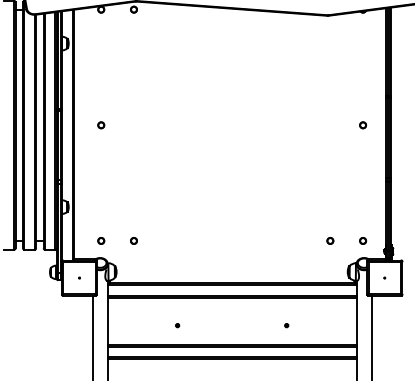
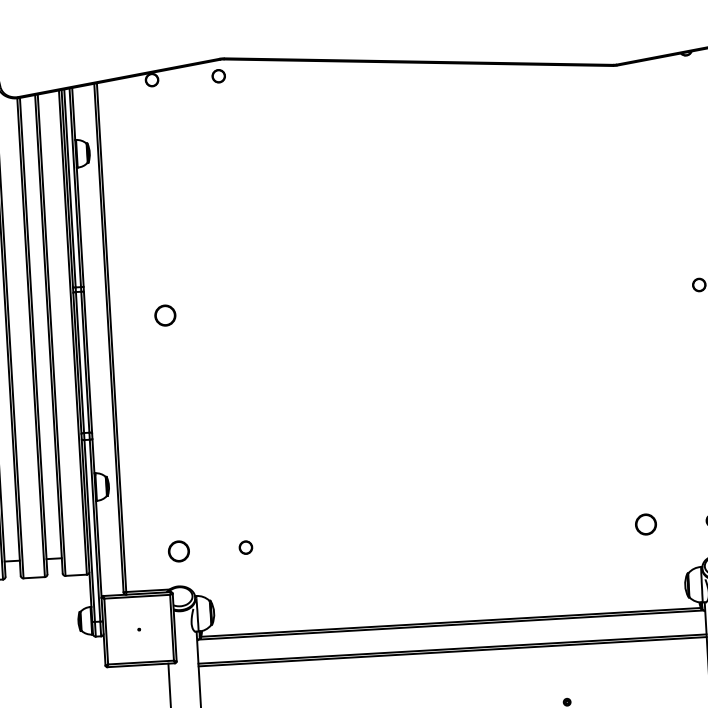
part: (101, 125) -> (166, 316), size x1.6
part: (101, 240) -> (179, 550), size x1.6
part: (330, 240) -> (646, 523), size x1.6

